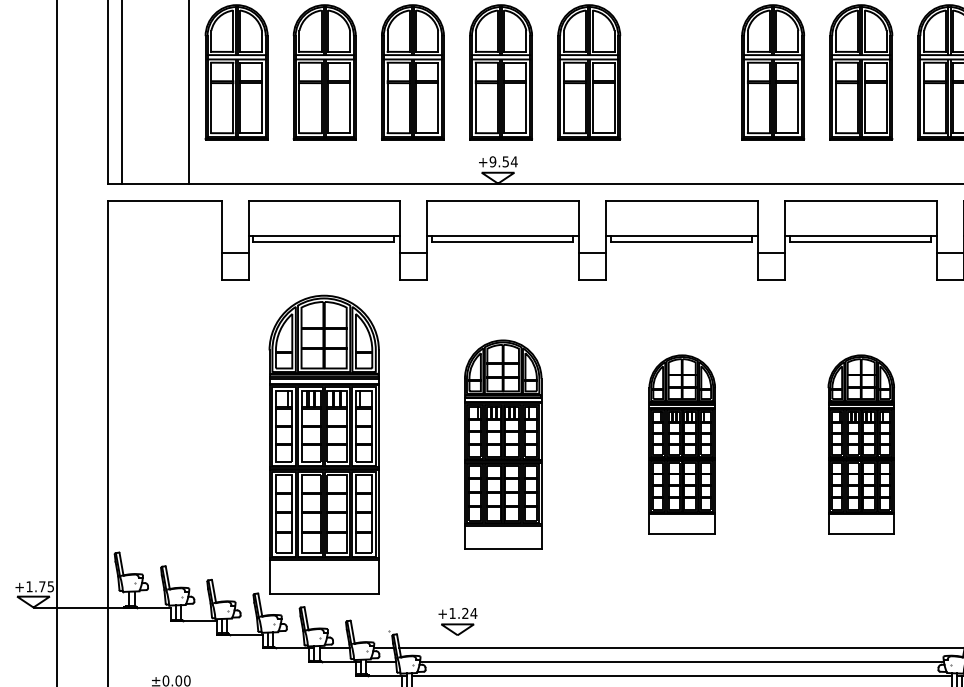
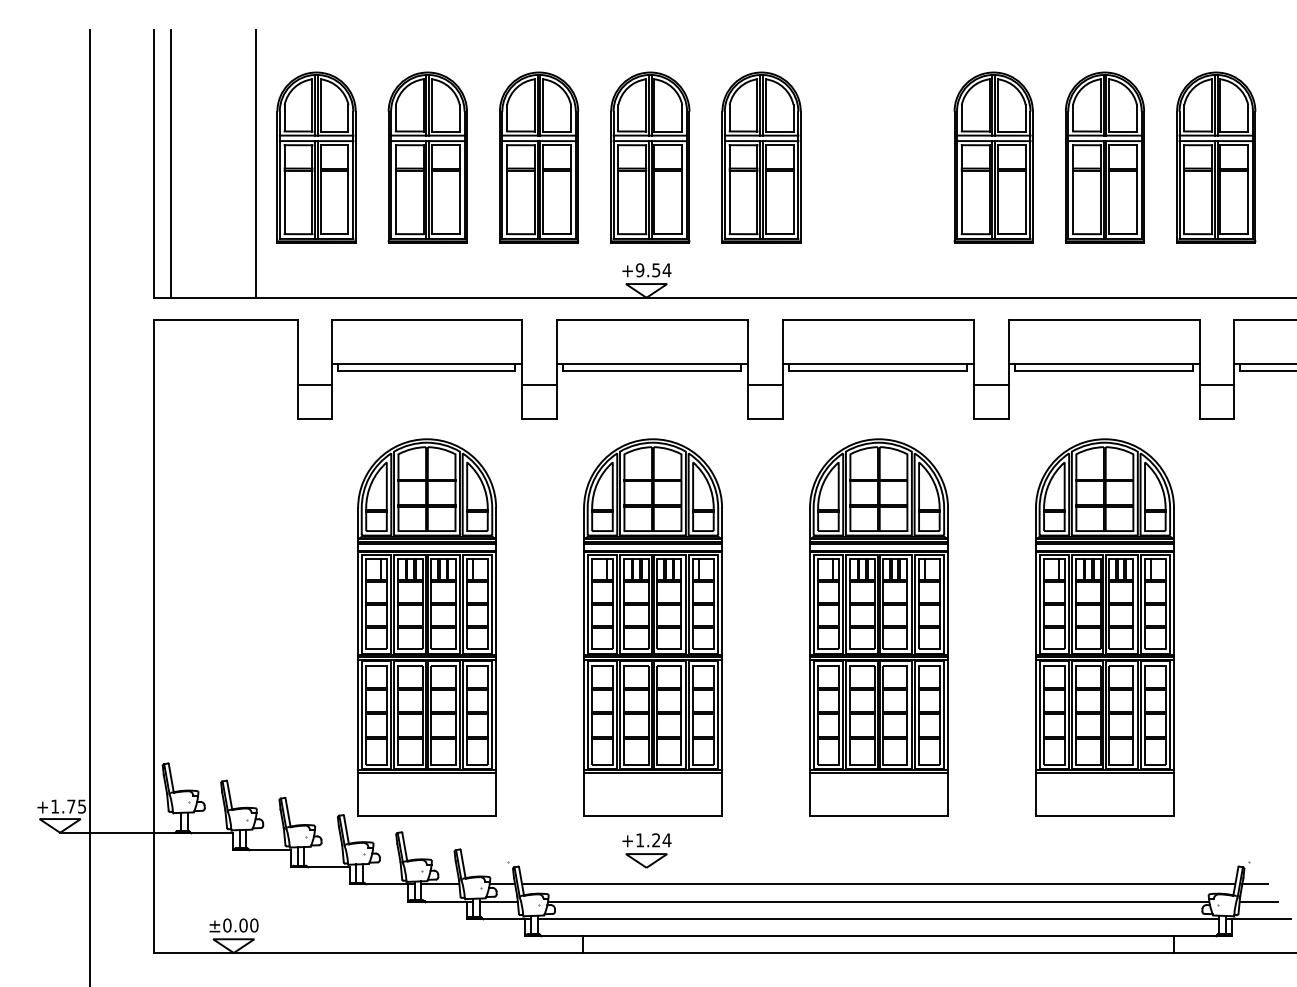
part: (502, 444) -> (652, 627), size x1.43
part: (681, 444) -> (878, 627), size x1.67
part: (860, 444) -> (1104, 627), size x1.67
part: (457, 621) -> (646, 850), moved

